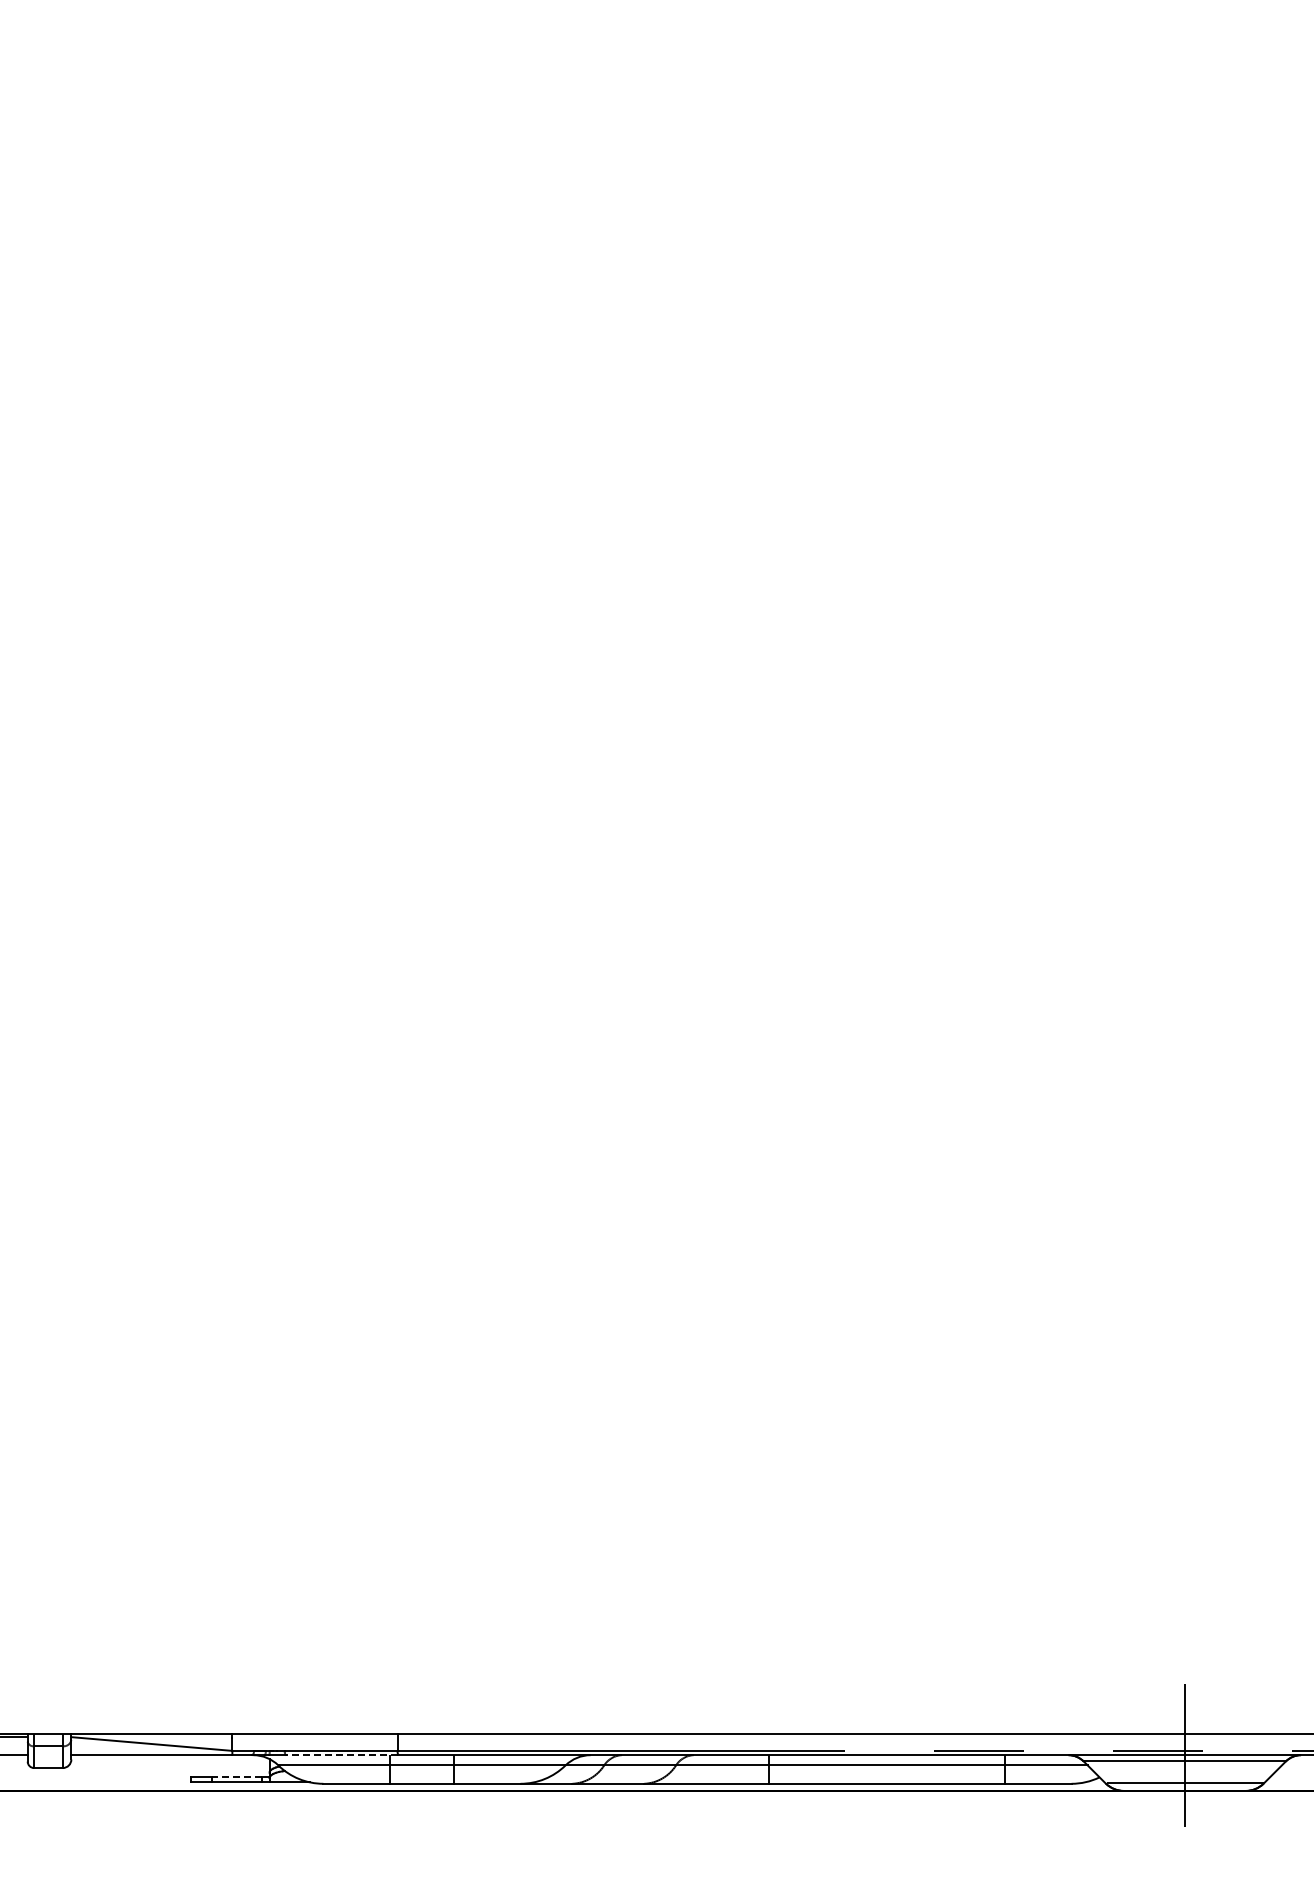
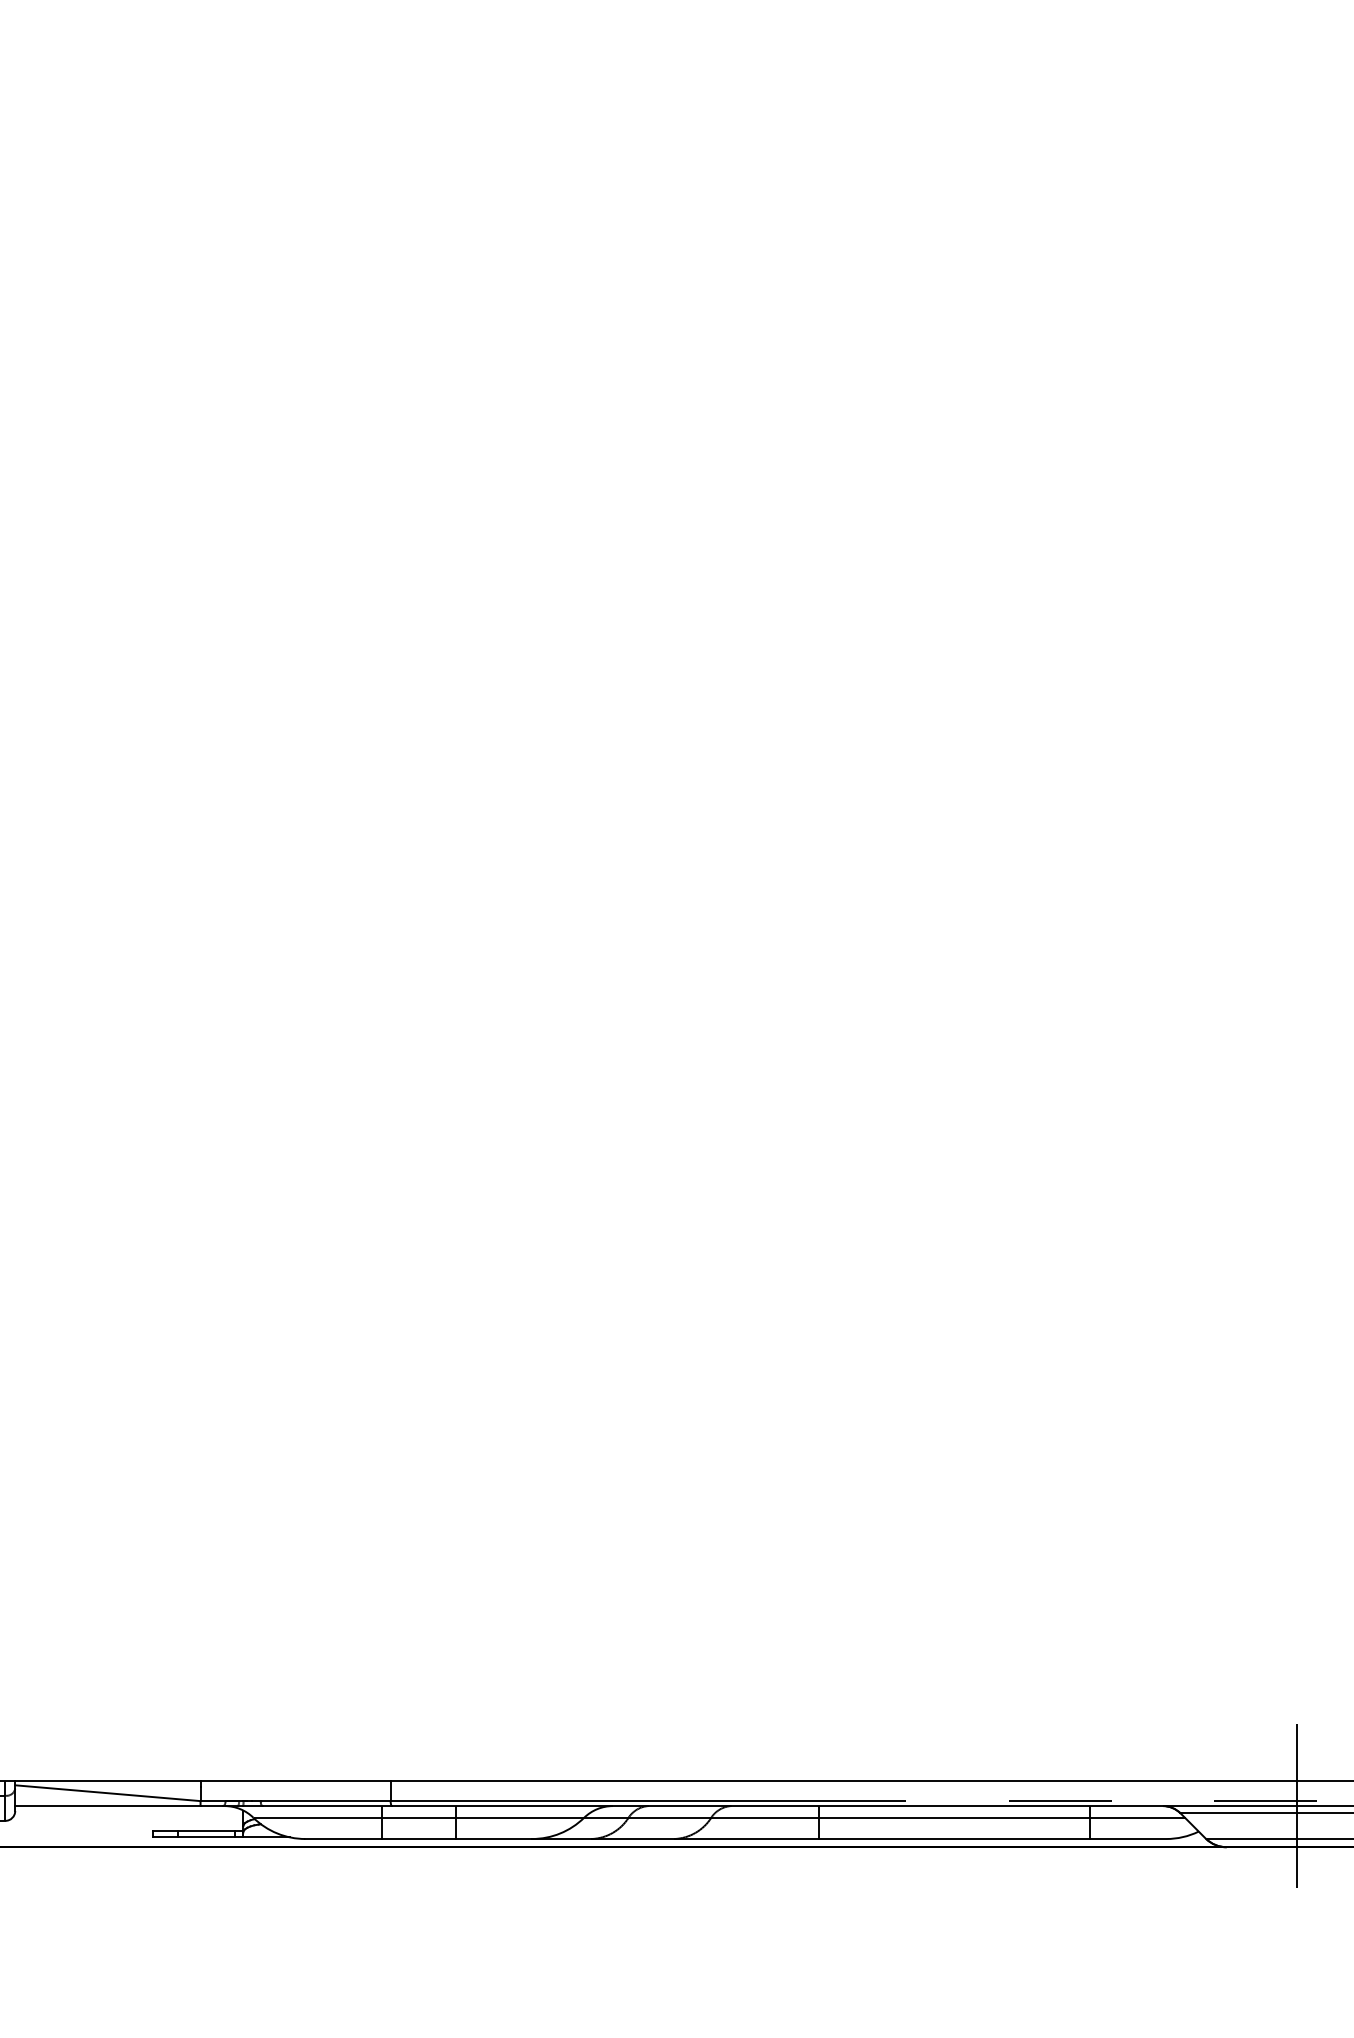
line: (341, 1755) -> (326, 1806), dashed -> solid
line: (236, 1776) -> (205, 1830), dashed -> solid

